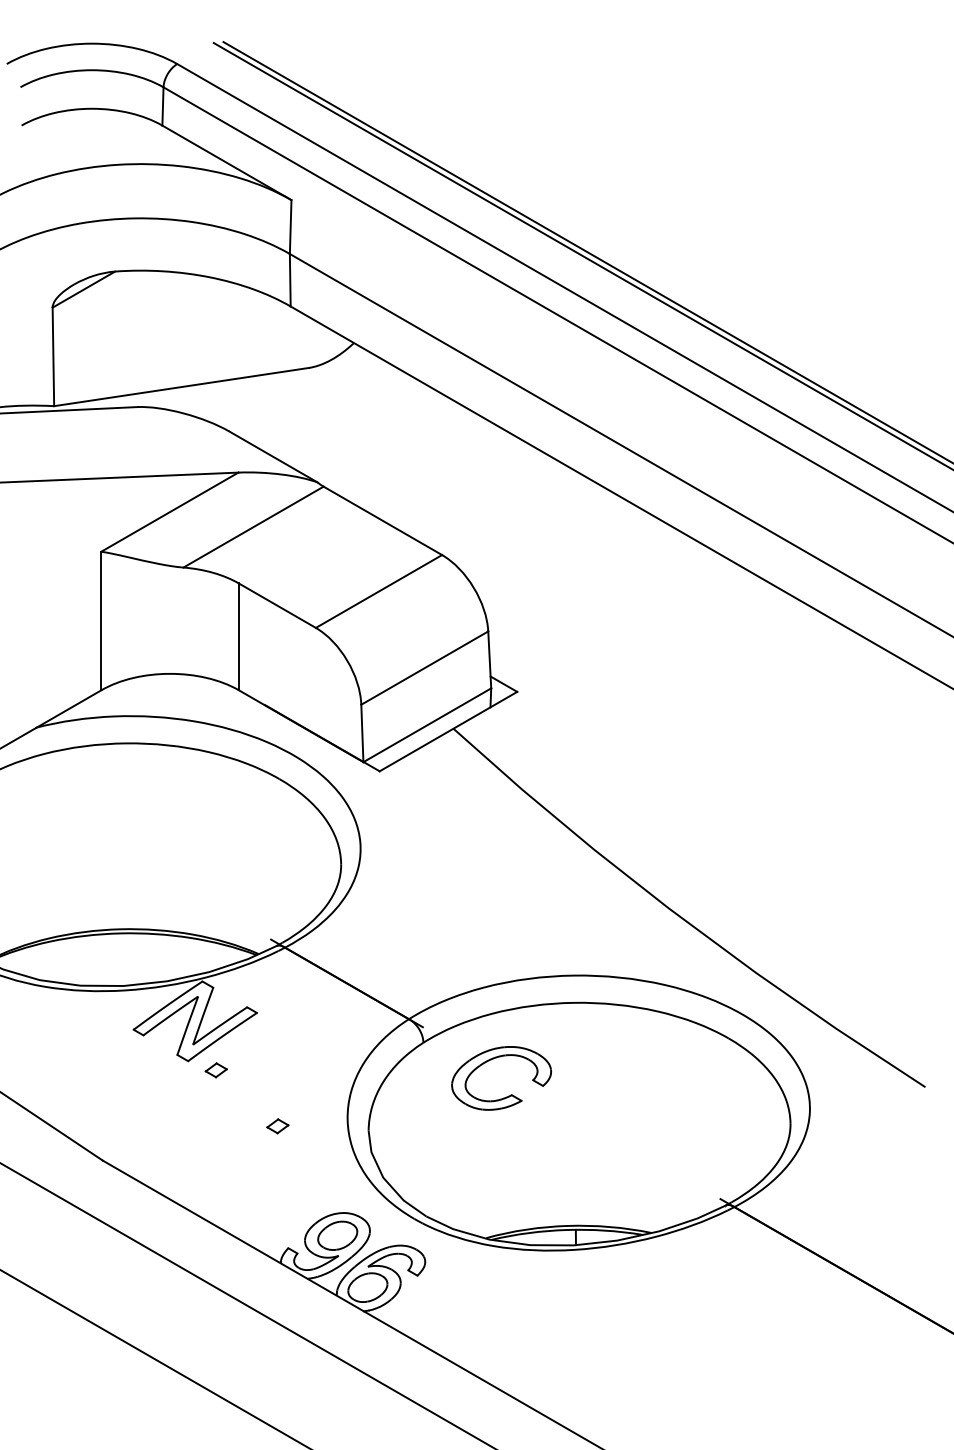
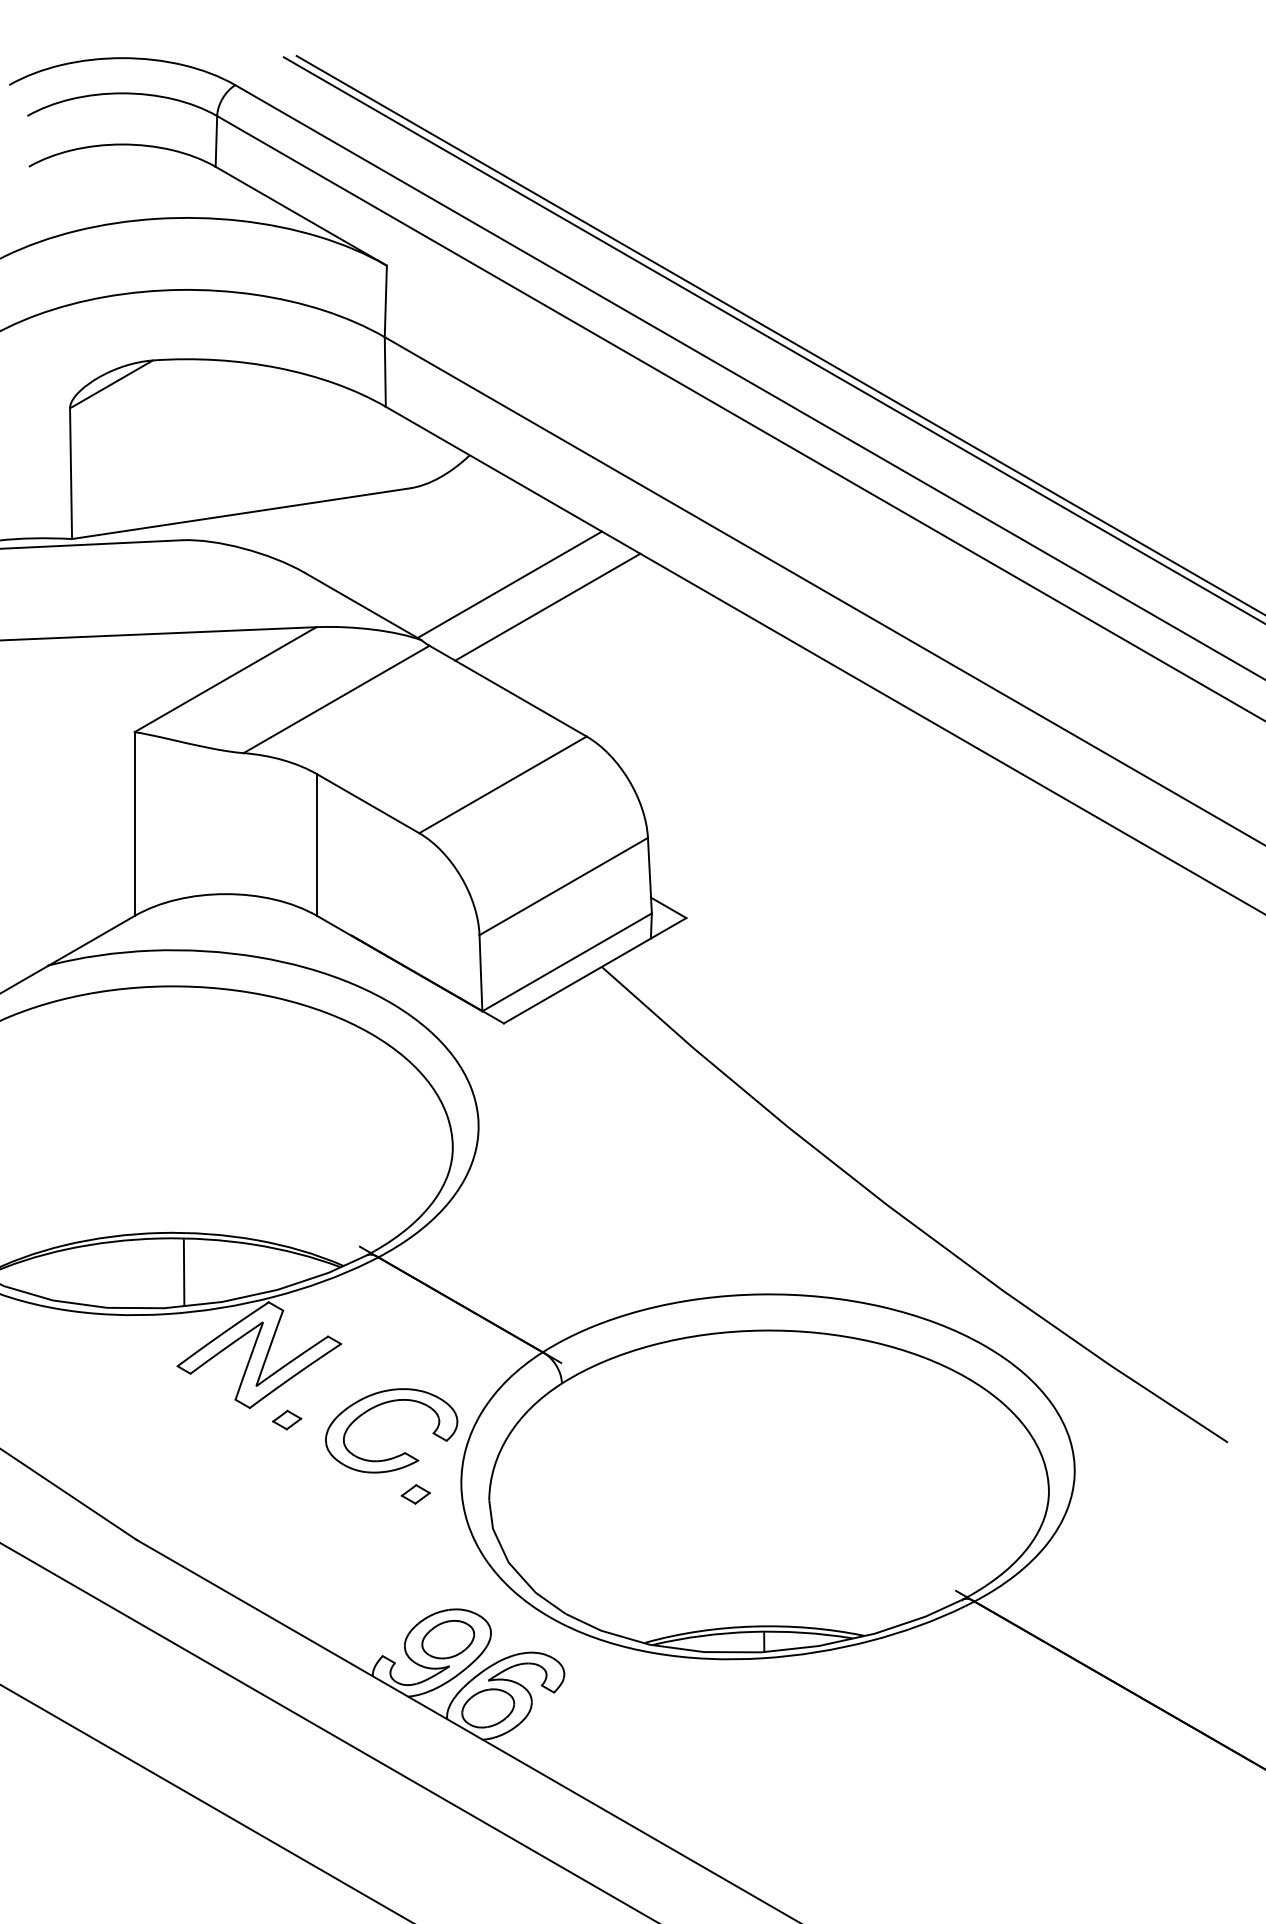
line: (383, 440) -> (509, 584), added
line: (412, 457) -> (547, 606), added
line: (138, 959) -> (183, 1272), added
part: (509, 1095) -> (401, 1453), moved
part: (277, 1126) -> (415, 1494), moved

